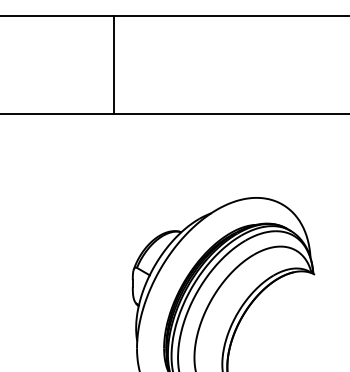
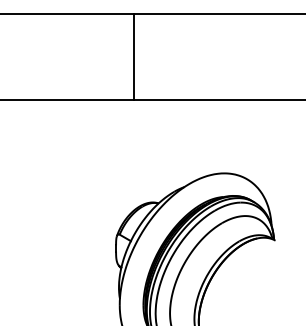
line: (113, 65) -> (134, 57), moved

